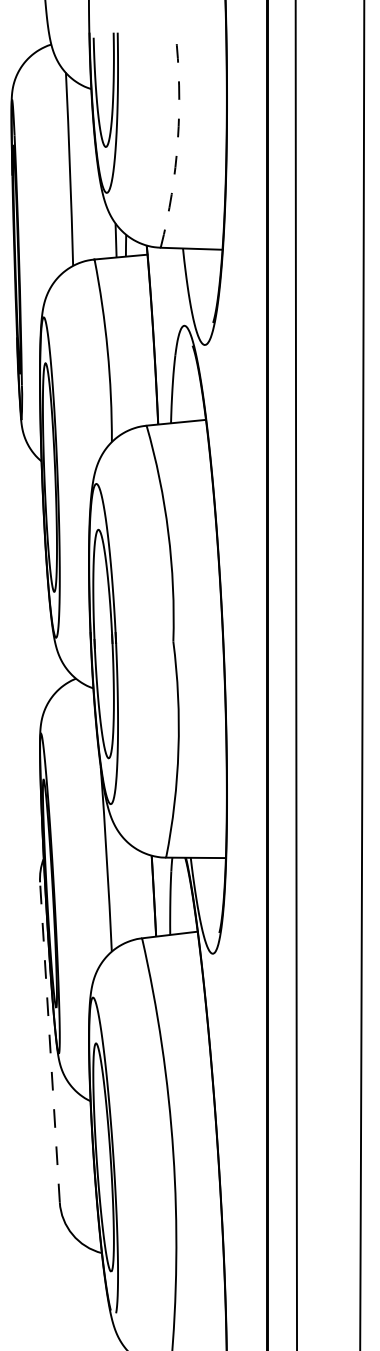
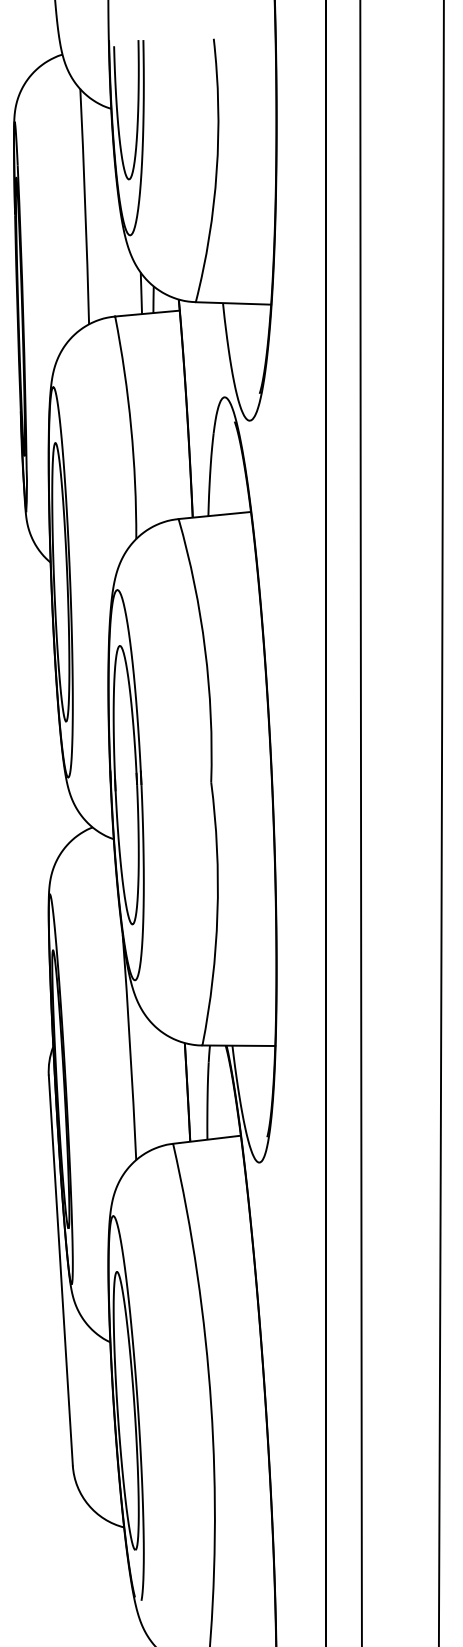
arc: (177, 140) -> (216, 171), dashed -> solid
line: (49, 1041) -> (60, 1269), dashed -> solid

